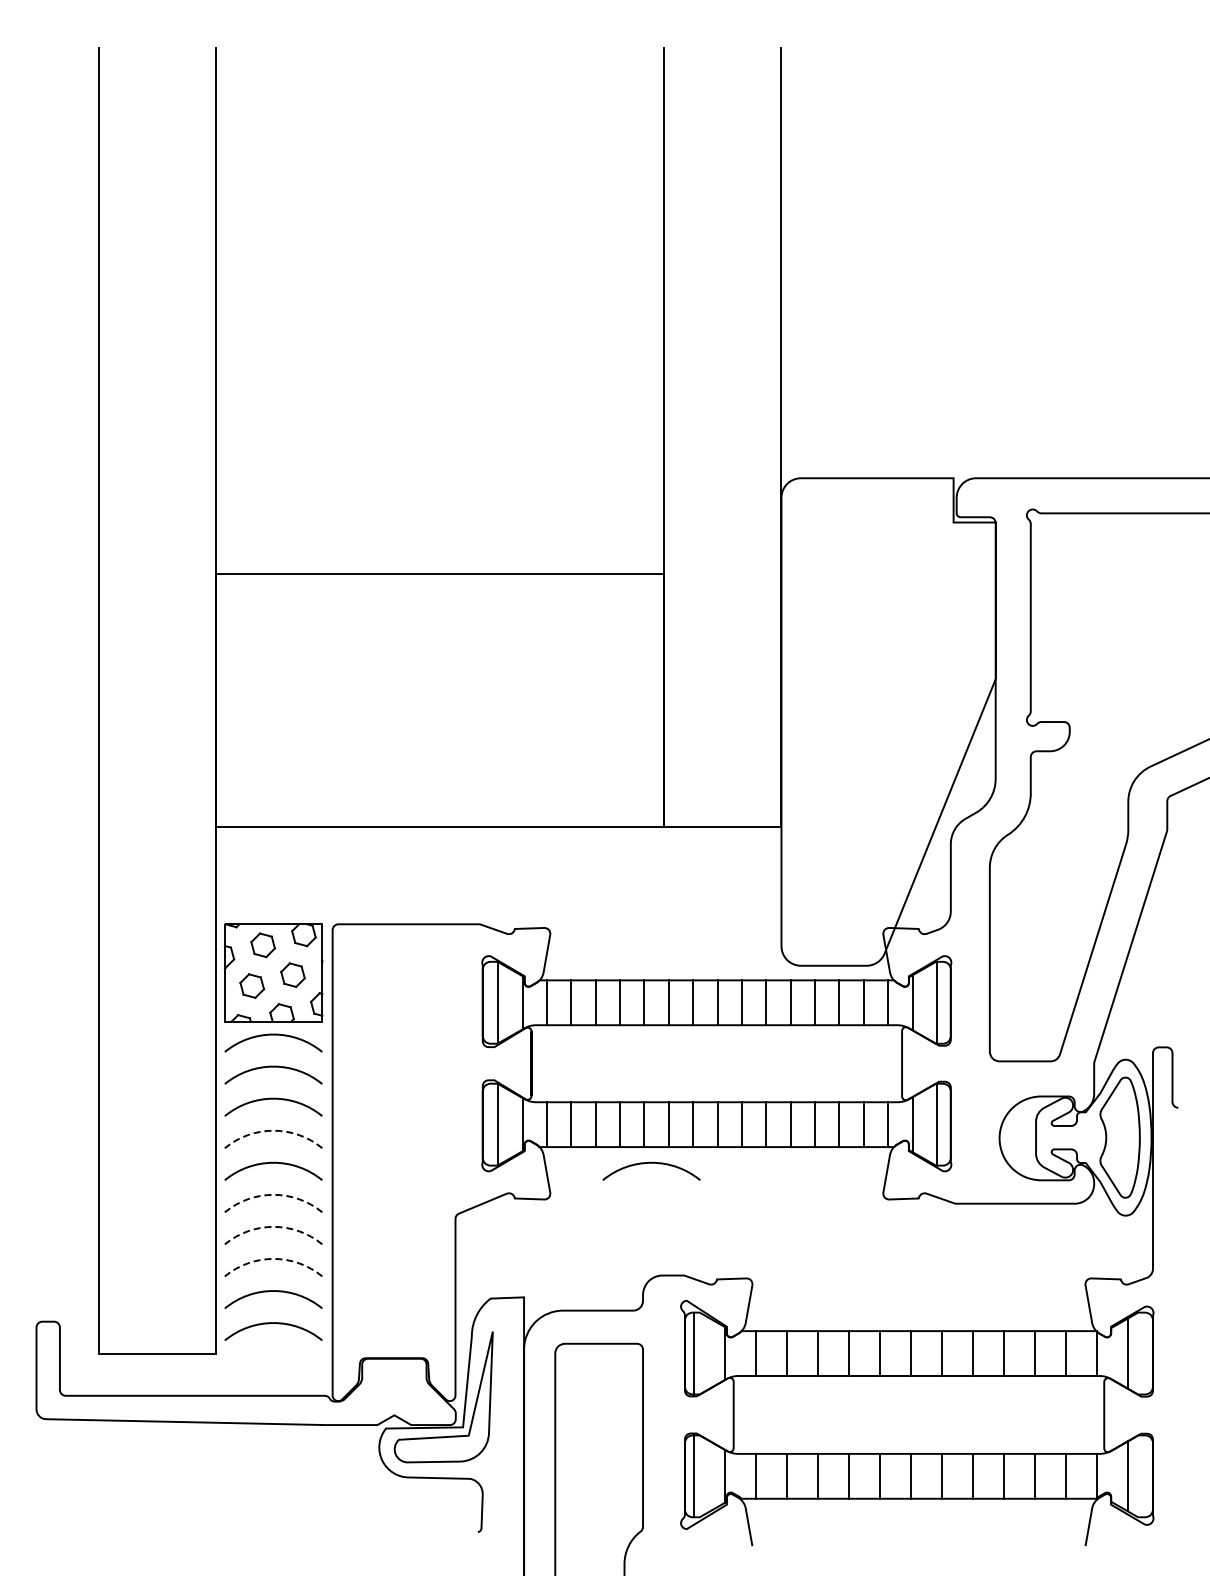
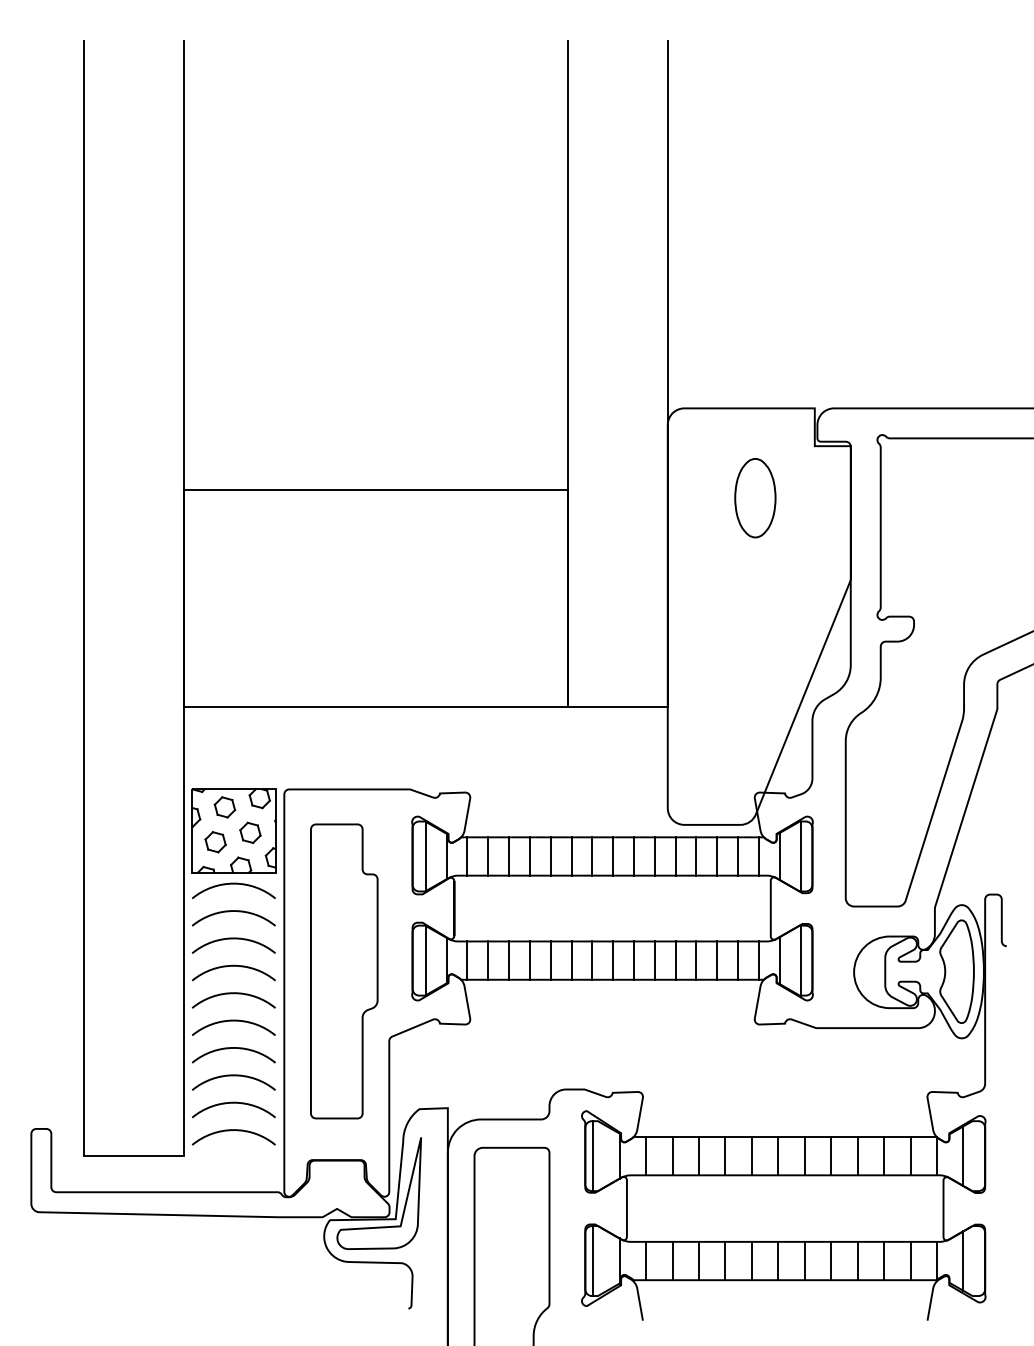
part: (883, 583) -> (754, 498), added
arc: (273, 1130) -> (233, 965), dashed -> solid
part: (402, 1137) -> (344, 971), added
arc: (651, 1163) -> (556, 993), removed
arc: (273, 1194) -> (233, 1020), dashed -> solid
arc: (273, 1226) -> (233, 1047), dashed -> solid
arc: (273, 1258) -> (233, 1074), dashed -> solid

